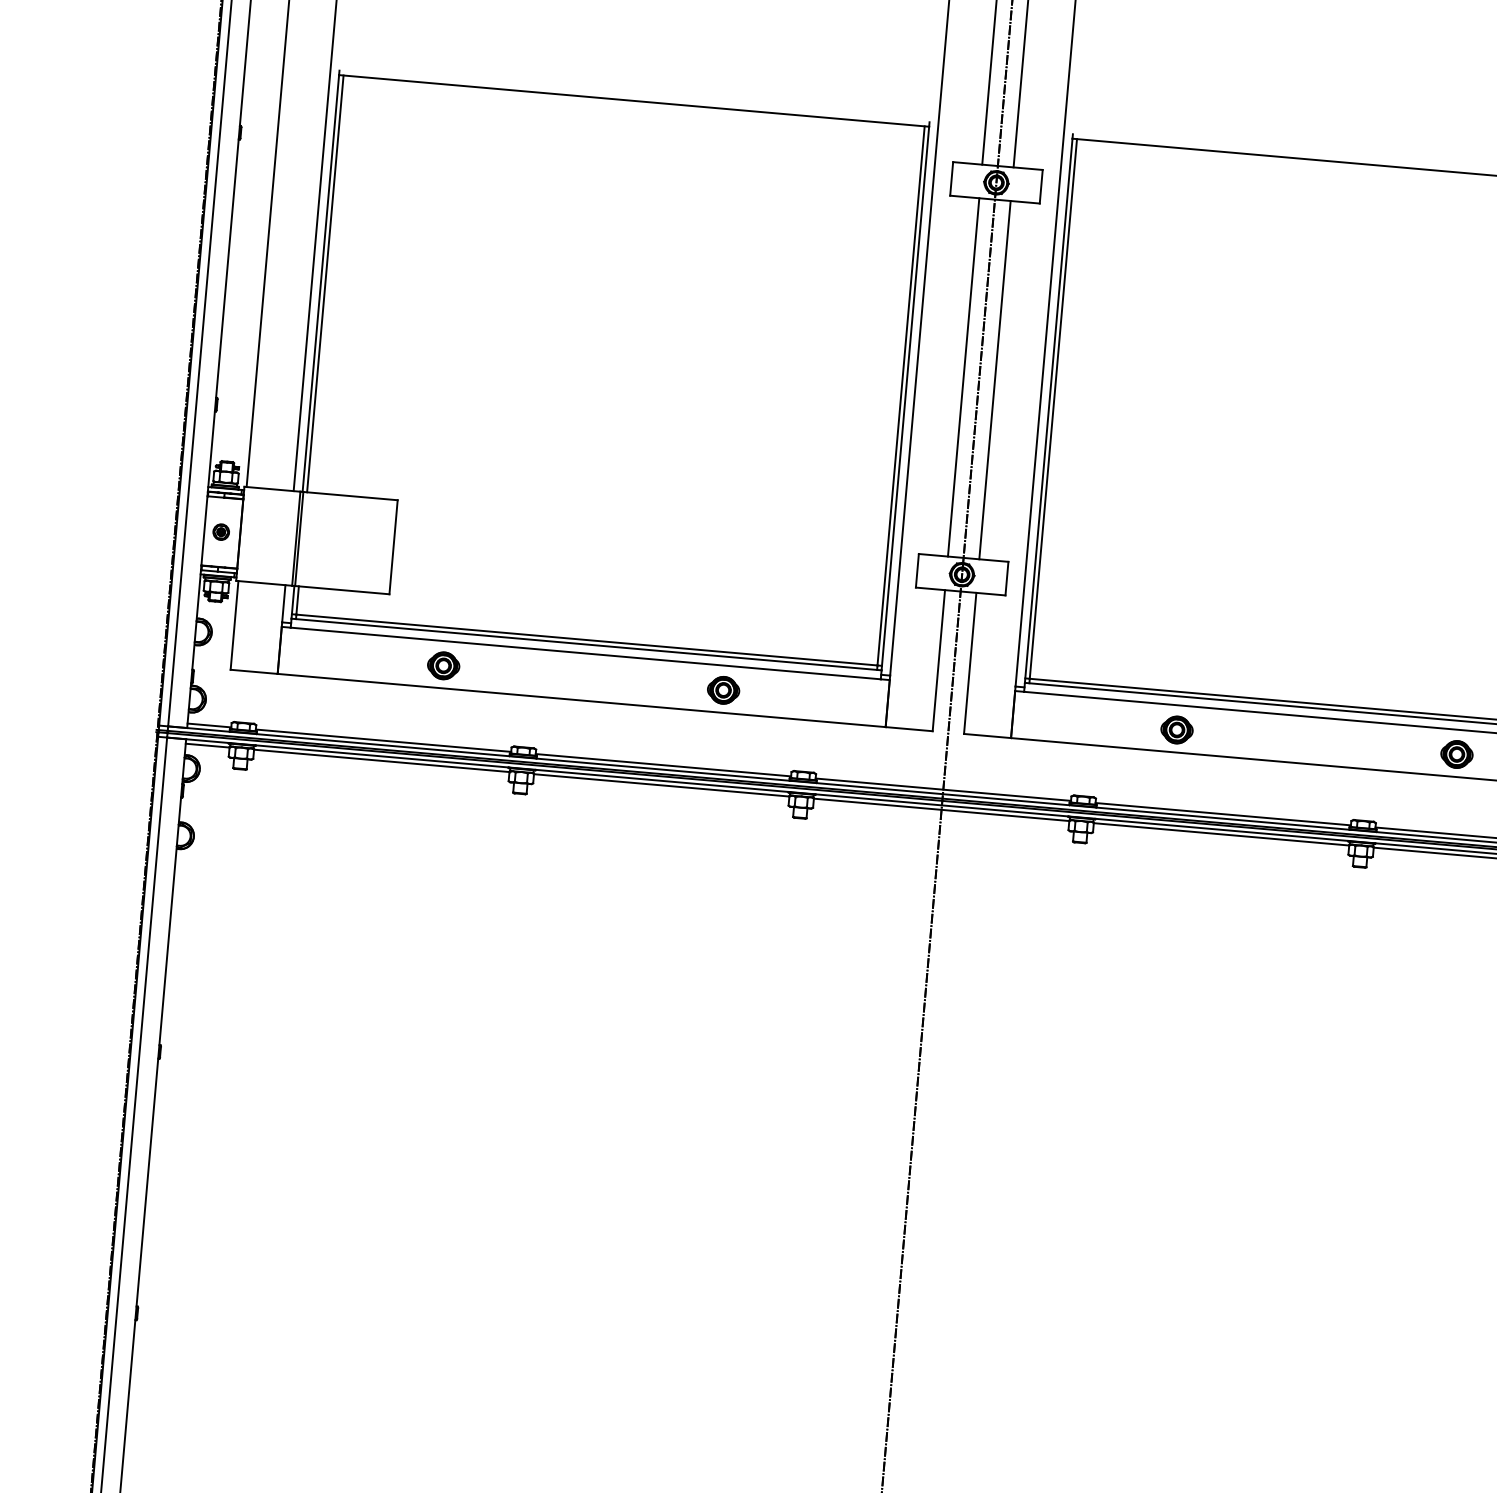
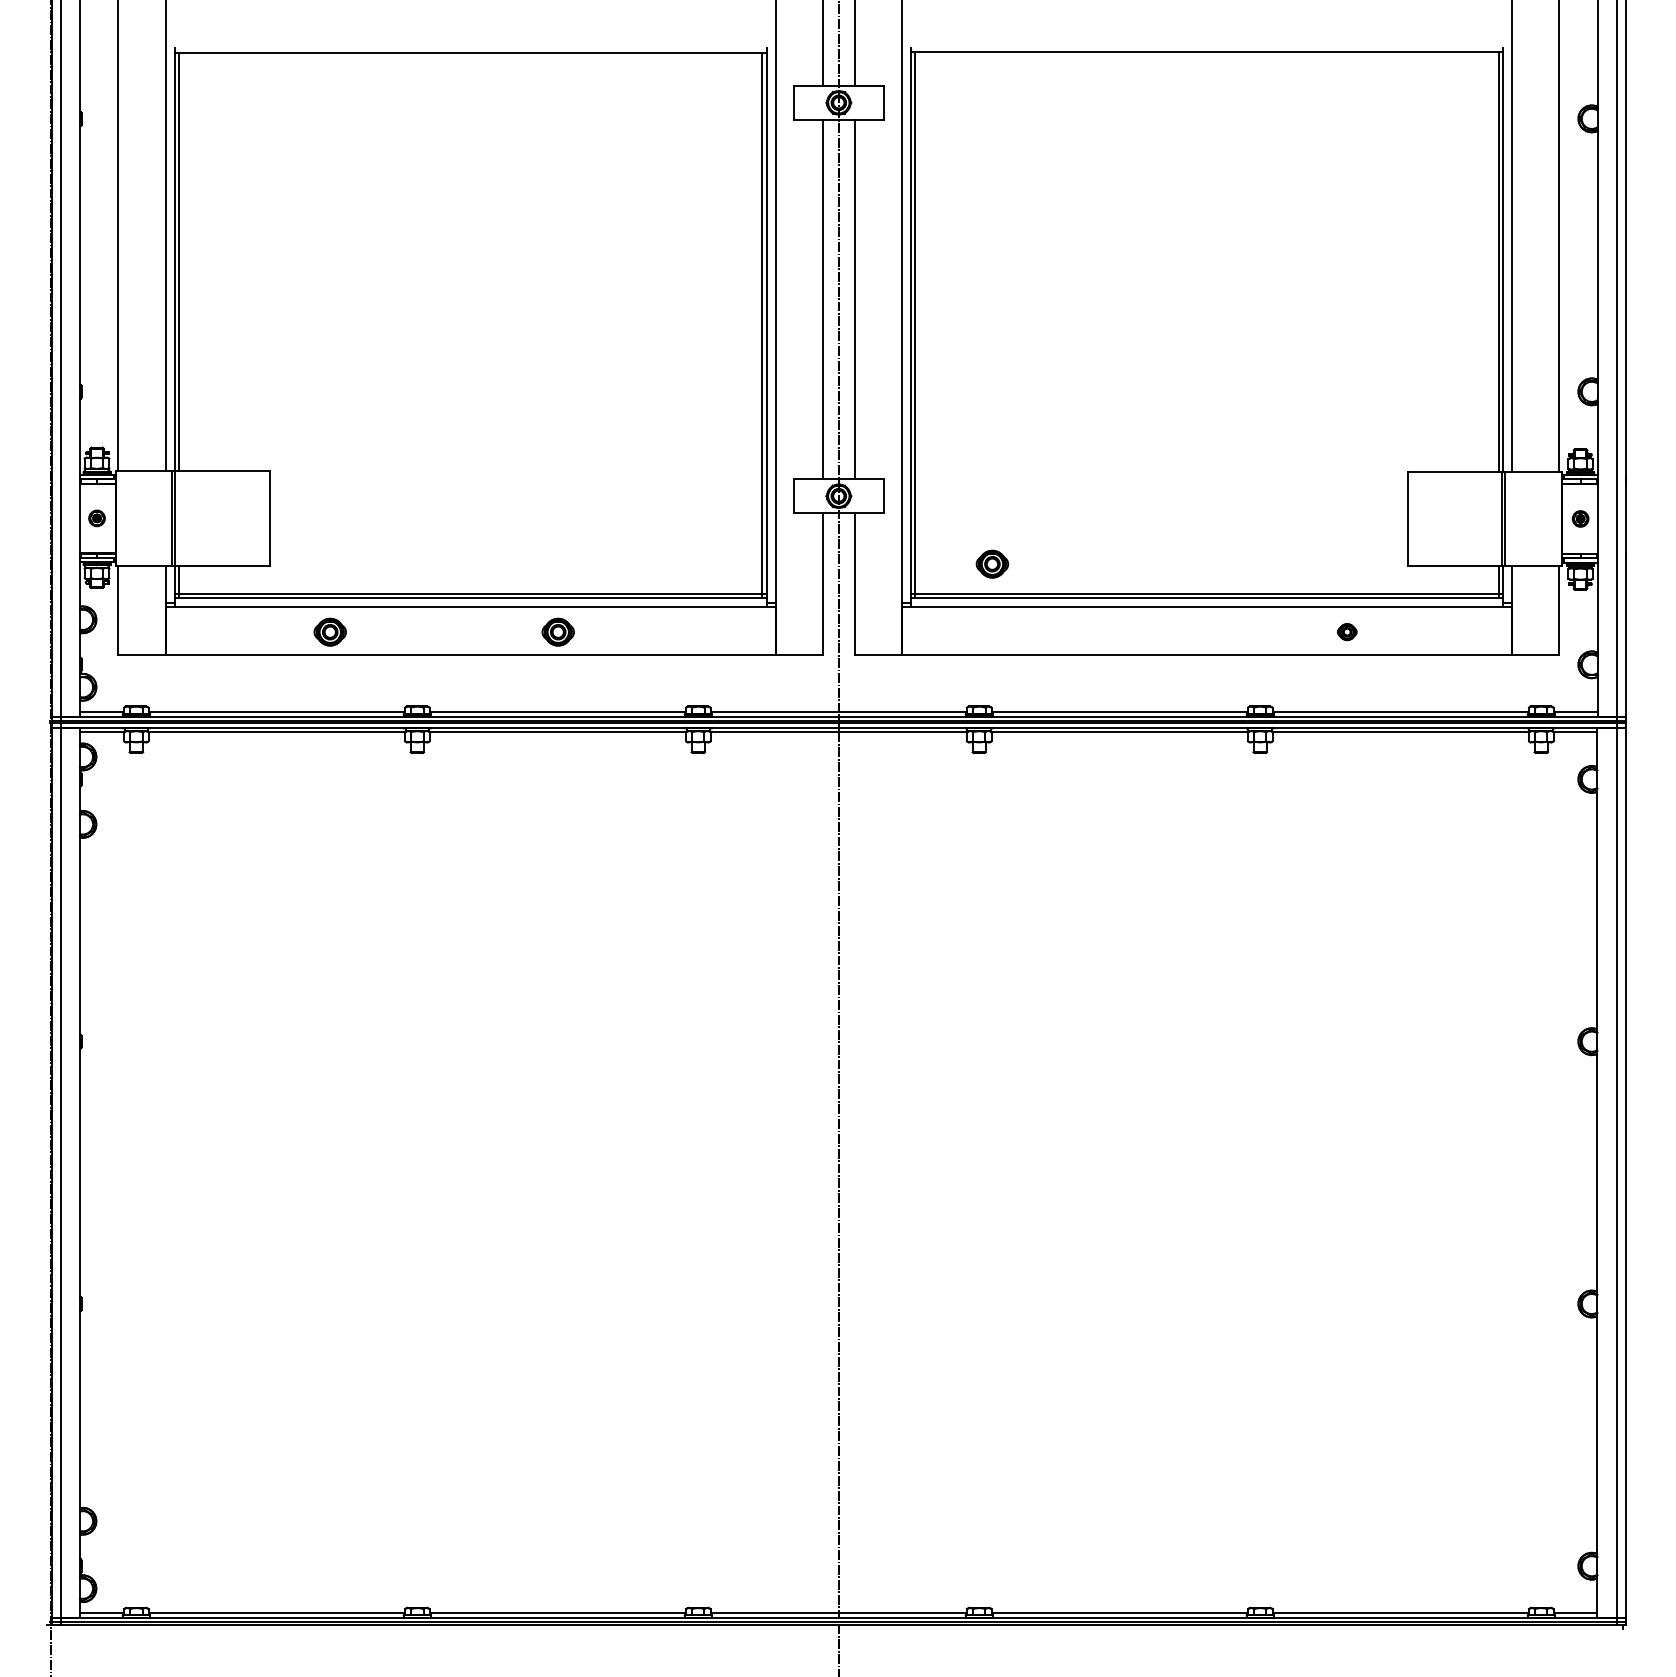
part: (722, 689) -> (557, 631), moved
part: (1177, 729) -> (992, 563), moved
part: (1456, 753) -> (1346, 631), size x0.6

